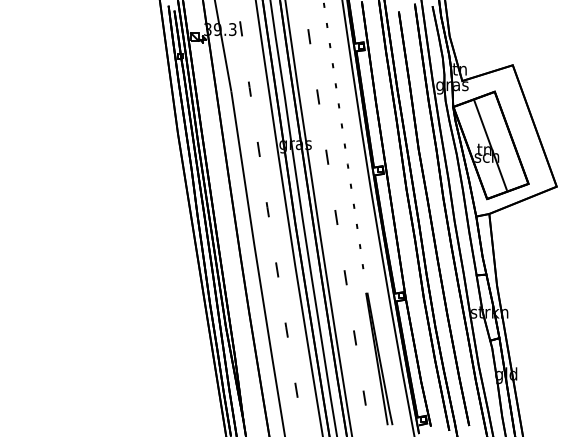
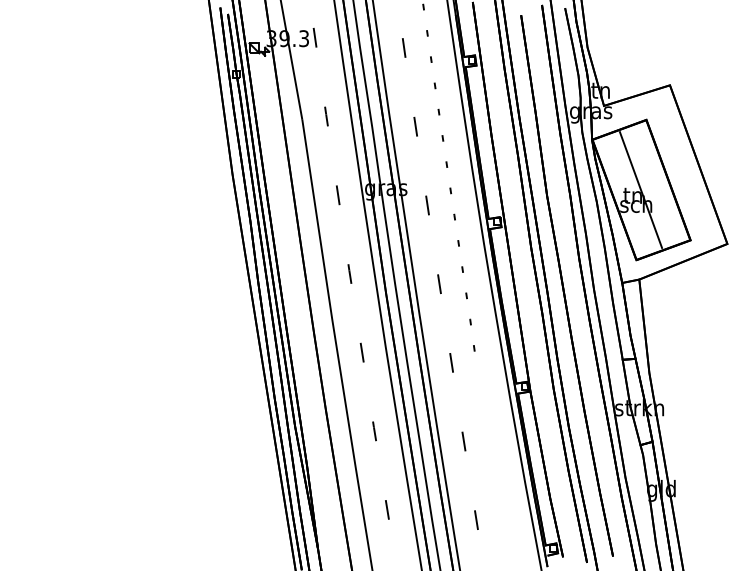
part: (379, 358) -> (495, 468), removed

